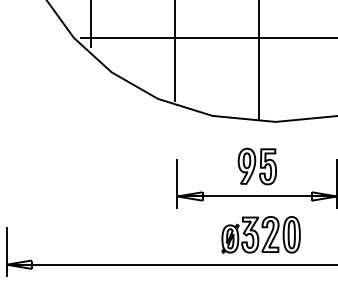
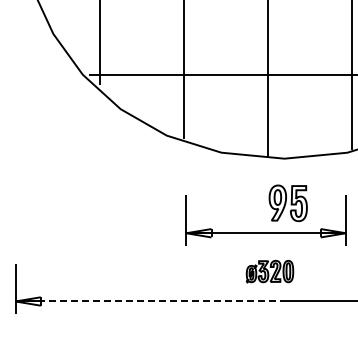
part: (256, 166) -> (287, 203), moved
part: (260, 234) -> (269, 271), size x0.6
line: (141, 264) -> (150, 301), solid -> dashed

